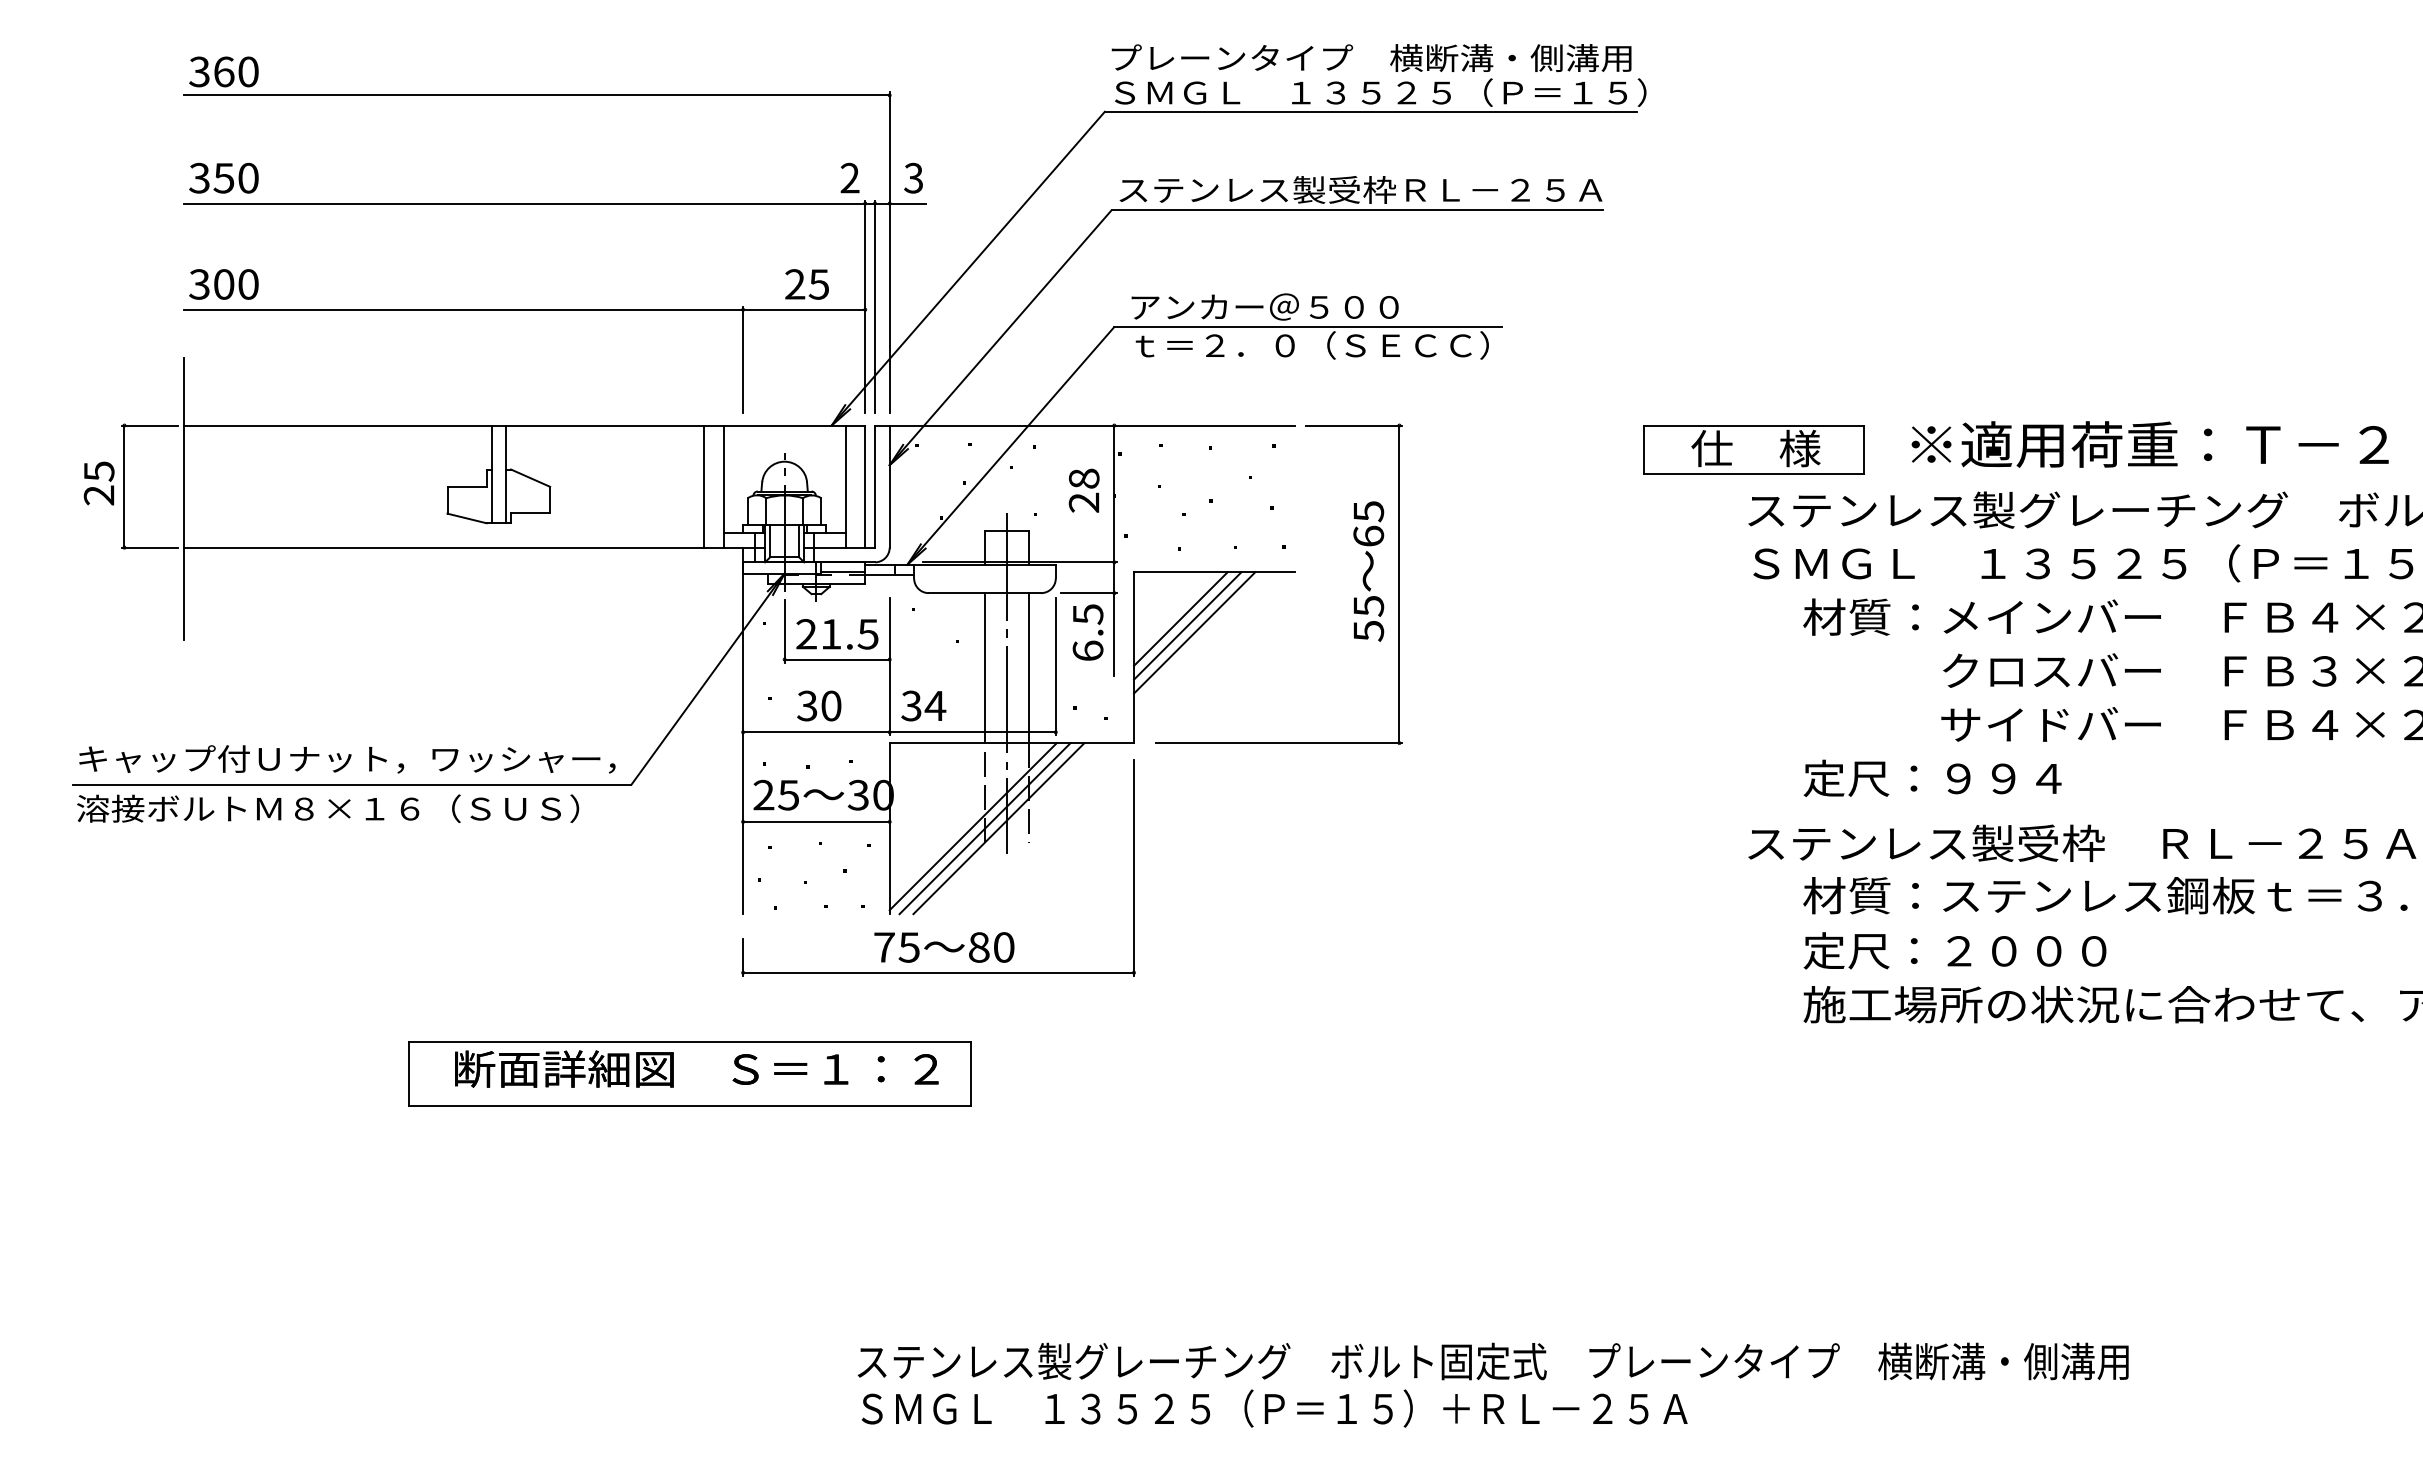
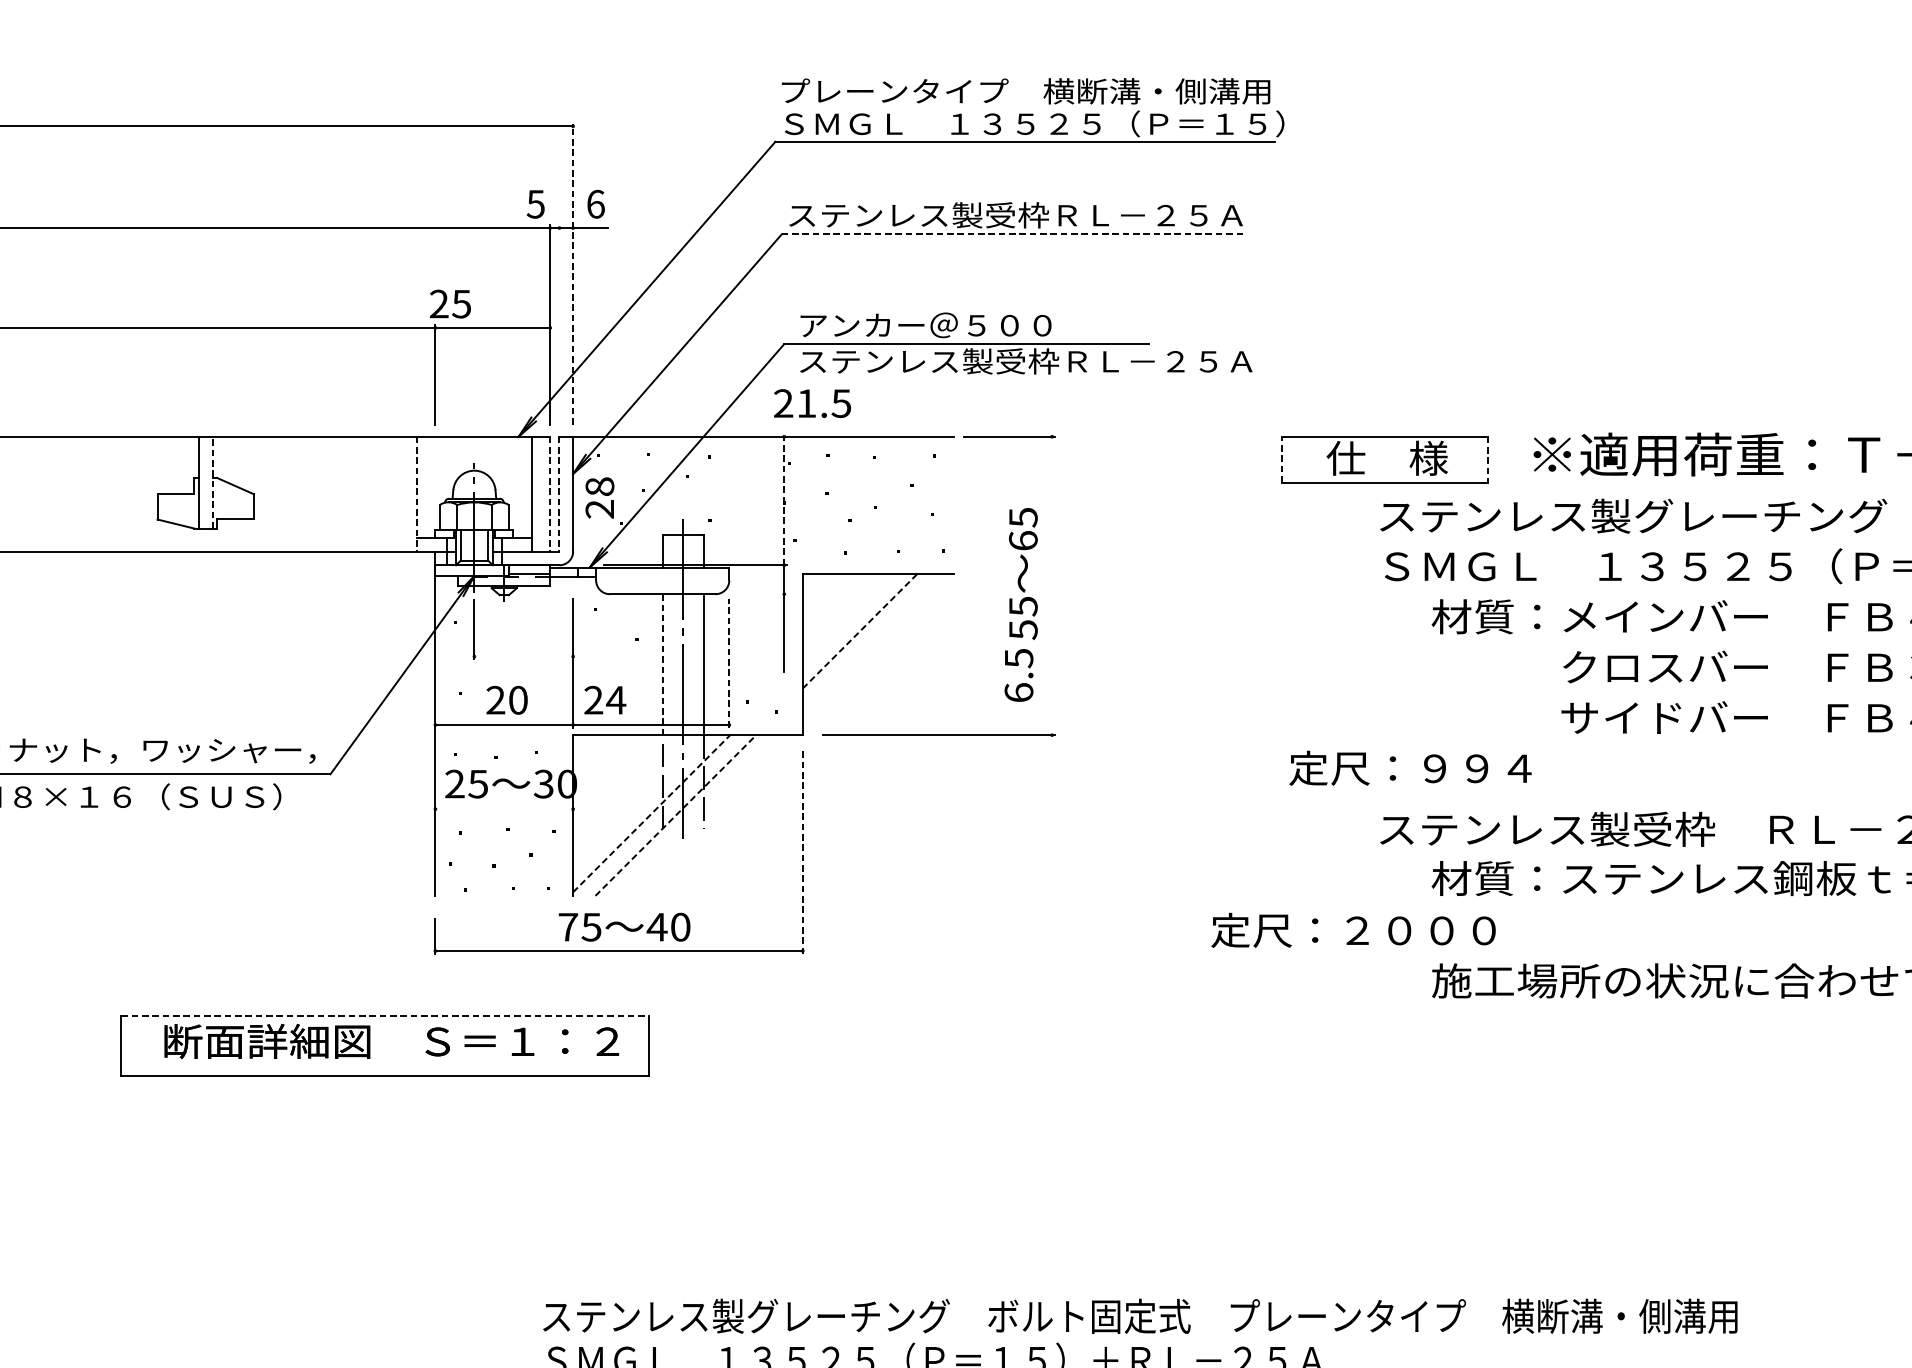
text: (849, 177) -> (535, 203), 2 -> 5
text: (913, 177) -> (595, 203), 3 -> 6
line: (1357, 210) -> (1012, 234), solid -> dashed
line: (889, 252) -> (572, 274), solid -> dashed
text: (806, 284) -> (449, 304), moved
line: (875, 306) -> (559, 324), removed
text: (1371, 345) -> (1025, 361), ｔ＝２．０（ＳＥＣＣ） -> ステンレス製受枠ＲＬ－２５Ａ
line: (1643, 449) -> (1281, 459), solid -> dashed
line: (1863, 450) -> (1488, 460), solid -> dashed
line: (506, 474) -> (213, 482), solid -> dashed
line: (704, 486) -> (399, 494), removed
line: (723, 487) -> (416, 494), solid -> dashed
line: (865, 487) -> (550, 494), solid -> dashed
line: (875, 487) -> (559, 494), solid -> dashed
text: (1083, 490) -> (599, 497), moved
line: (1114, 493) -> (784, 500), solid -> dashed
line: (1399, 584) -> (1052, 586), removed
line: (1088, 593) -> (760, 594), removed
line: (1180, 618) -> (846, 618), removed
line: (1187, 625) -> (853, 624), removed
text: (1087, 632) -> (1018, 675), moved
line: (1194, 632) -> (859, 631), solid -> dashed
text: (837, 634) -> (812, 403), moved
line: (836, 659) -> (523, 656), removed
line: (1055, 666) -> (728, 663), solid -> dashed
line: (984, 668) -> (662, 665), solid -> dashed
text: (807, 706) -> (495, 700), 30 -> 20
text: (911, 706) -> (593, 700), 34 -> 24
text: (1932, 777) -> (1410, 767), moved
line: (816, 821) -> (504, 808), removed
line: (973, 826) -> (651, 813), solid -> dashed
line: (984, 828) -> (662, 815), removed
line: (998, 828) -> (675, 815), solid -> dashed
line: (1133, 867) -> (802, 852), solid -> dashed
text: (978, 947) -> (656, 927), 80 -> 40
text: (1954, 950) -> (1353, 930), moved
line: (689, 1042) -> (385, 1016), solid -> dashed

